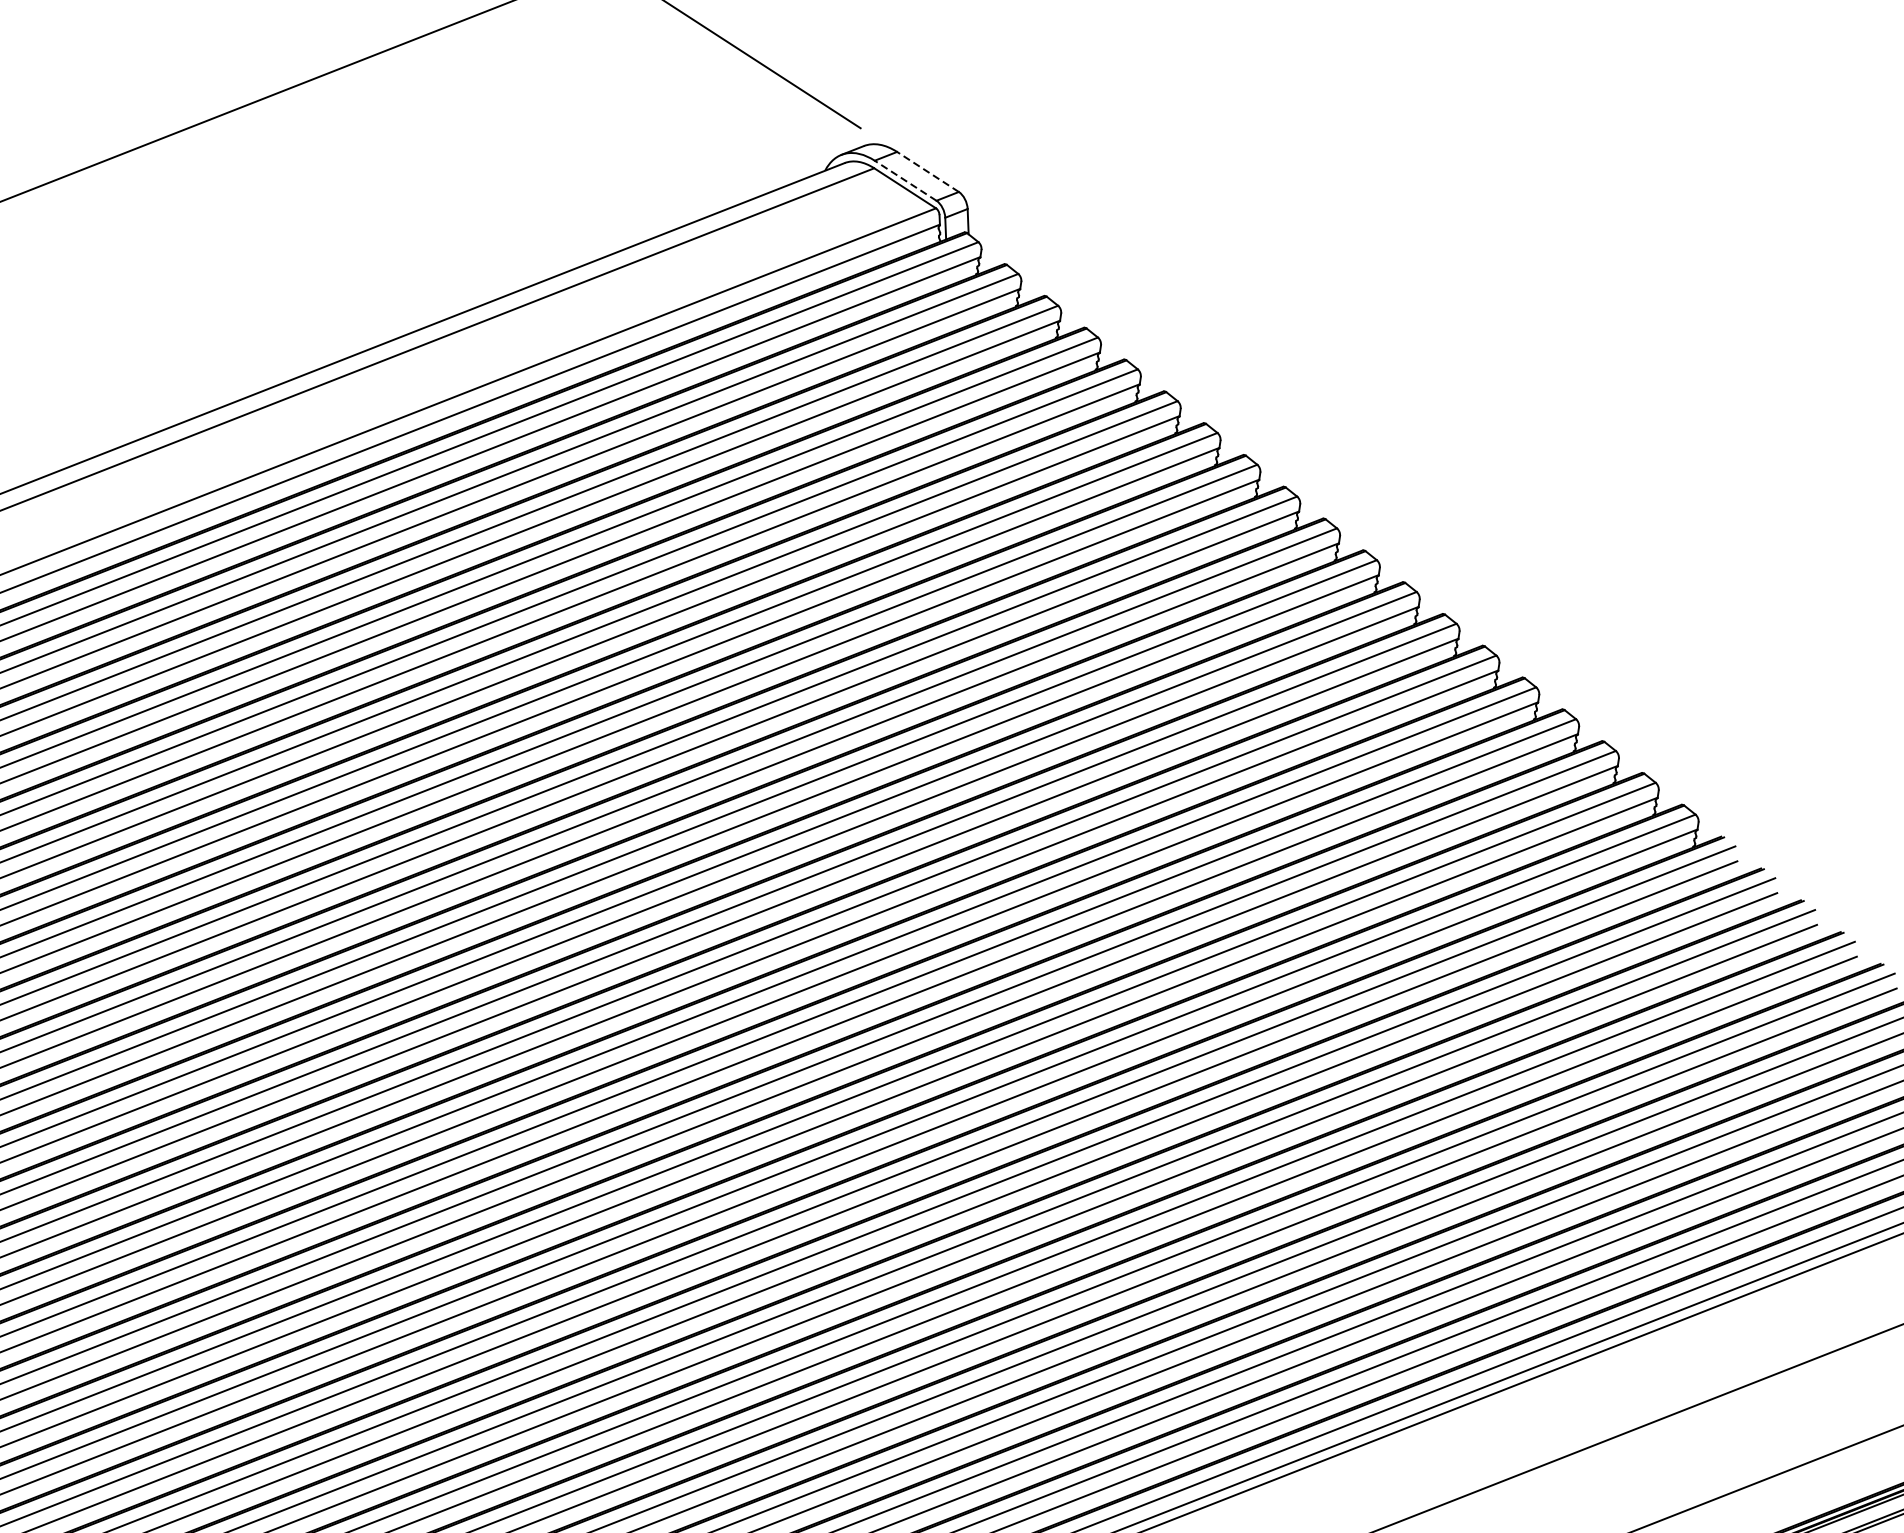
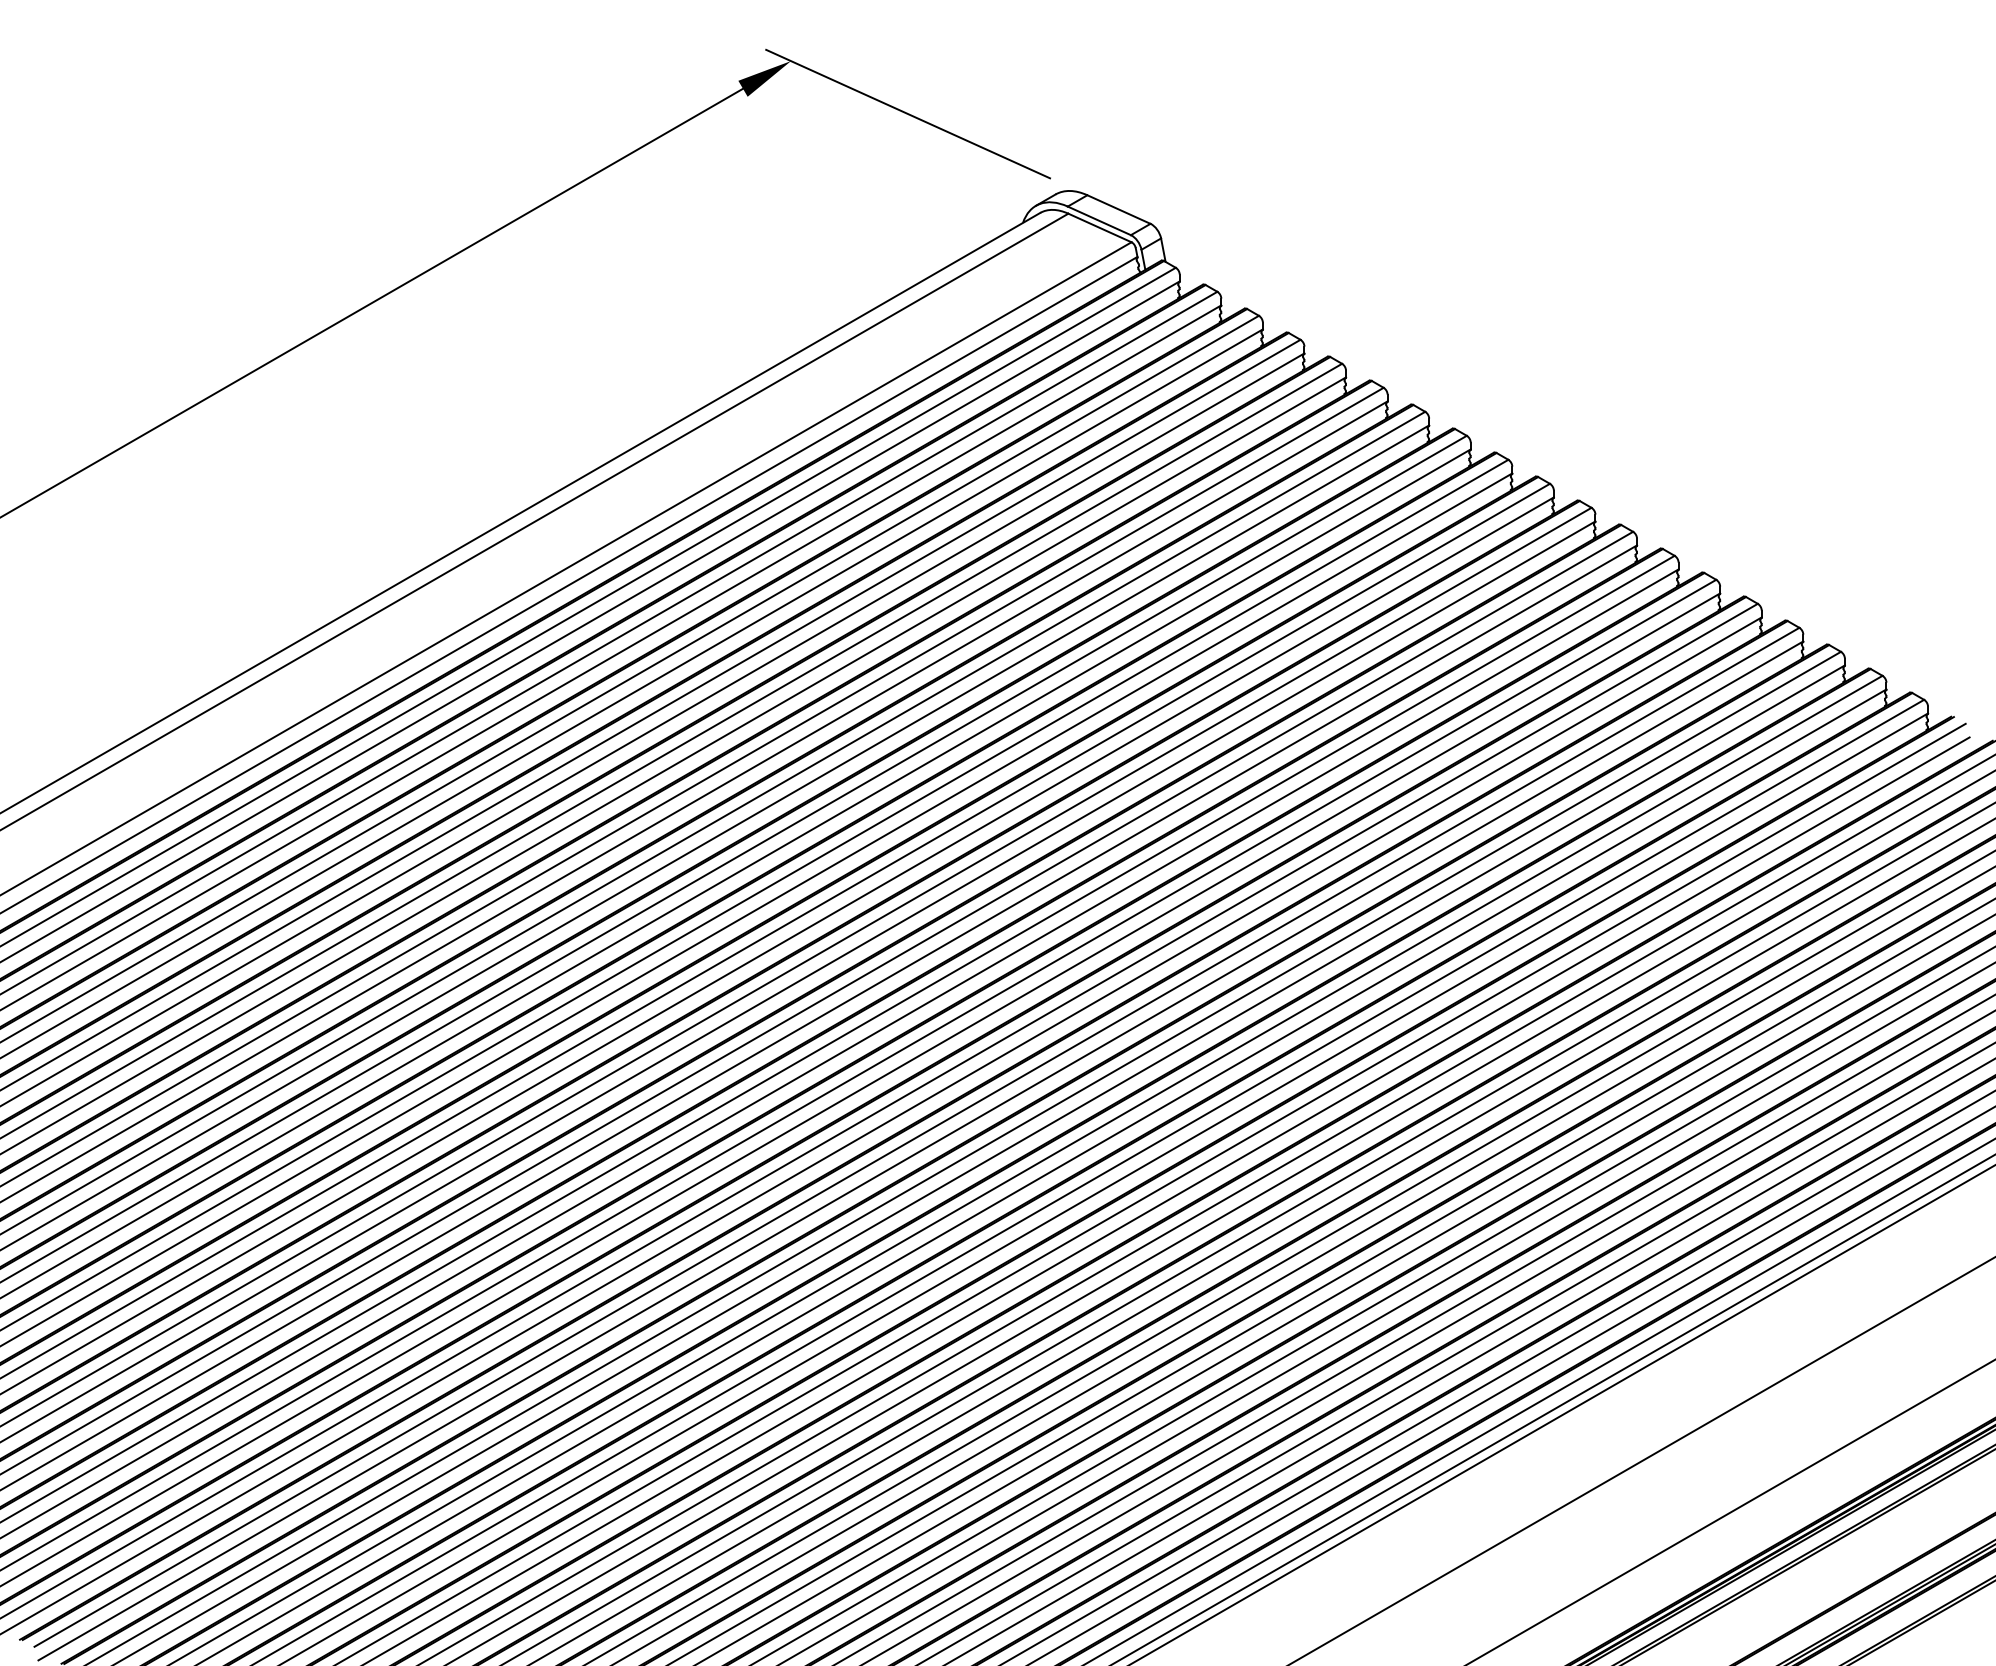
line: (927, 171) -> (1118, 209), dashed -> solid
line: (905, 180) -> (1099, 220), dashed -> solid

